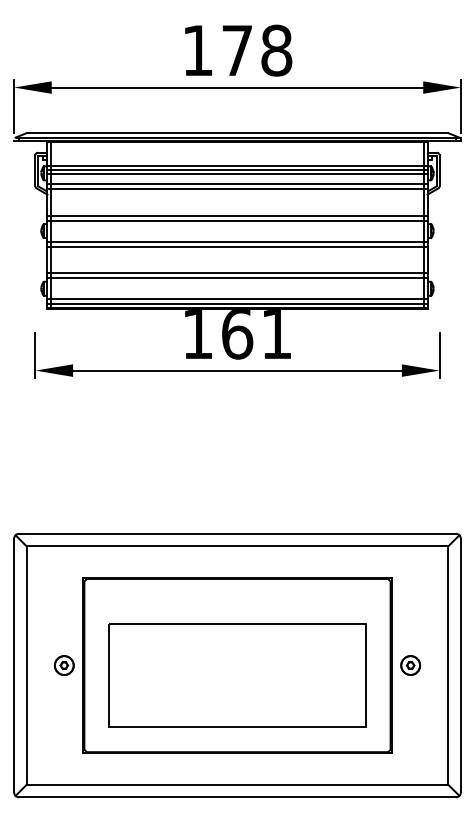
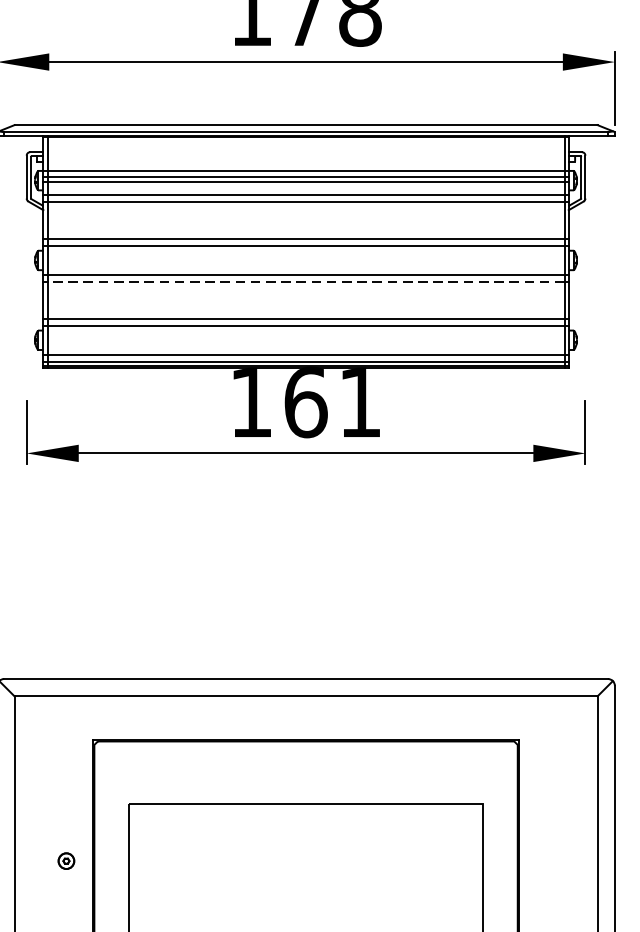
line: (237, 246) -> (306, 281), solid -> dashed
part: (63, 665) -> (65, 861), size x0.6
part: (410, 665) -> (545, 861), removed

